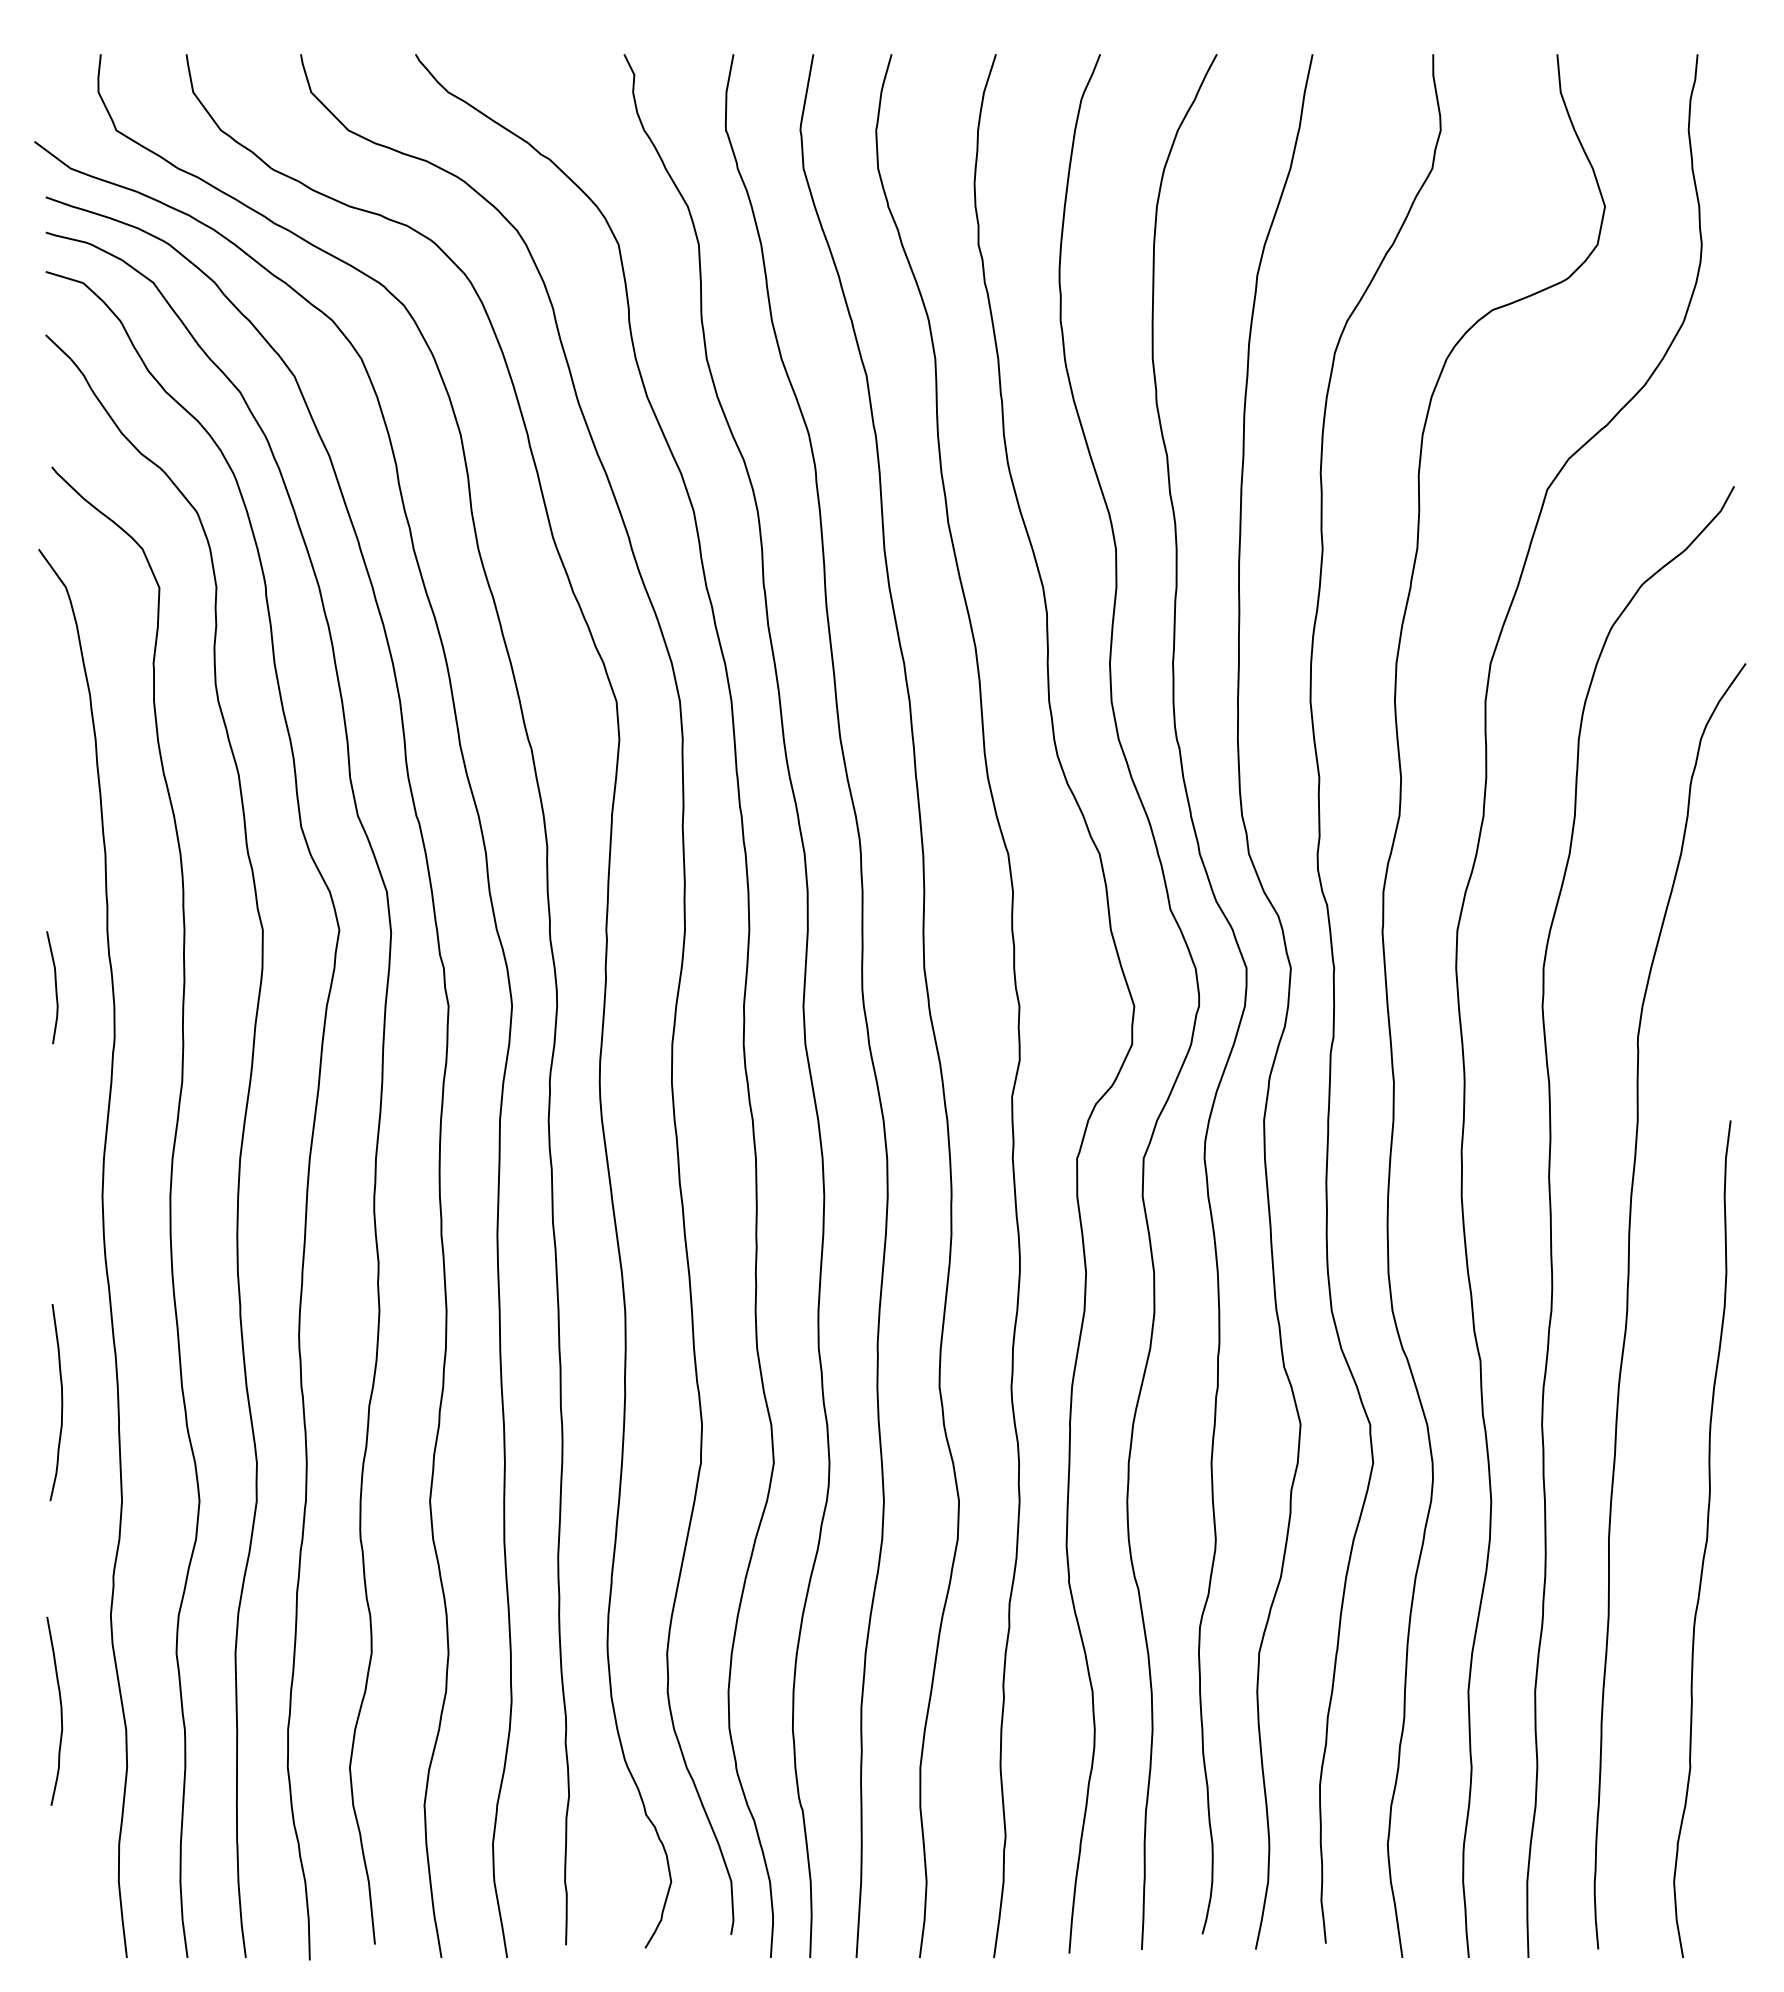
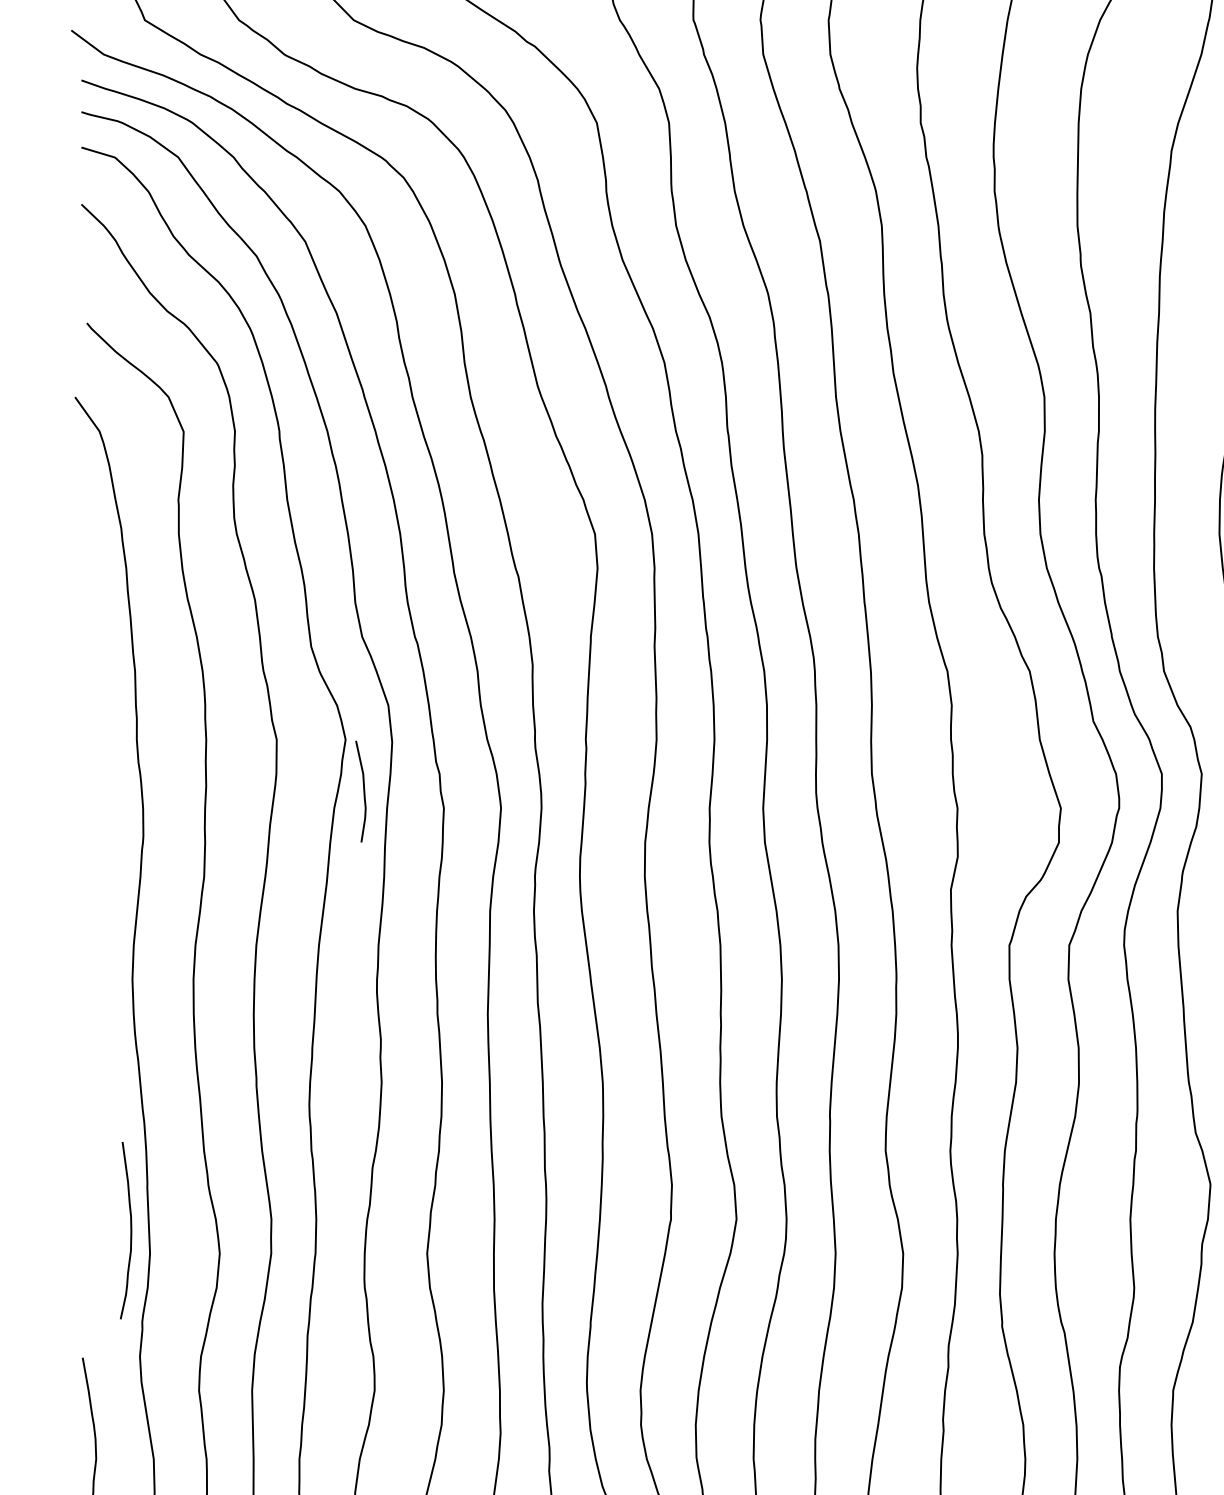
curve: (55, 987) -> (363, 791), moved
curve: (61, 1402) -> (130, 1230), moved

